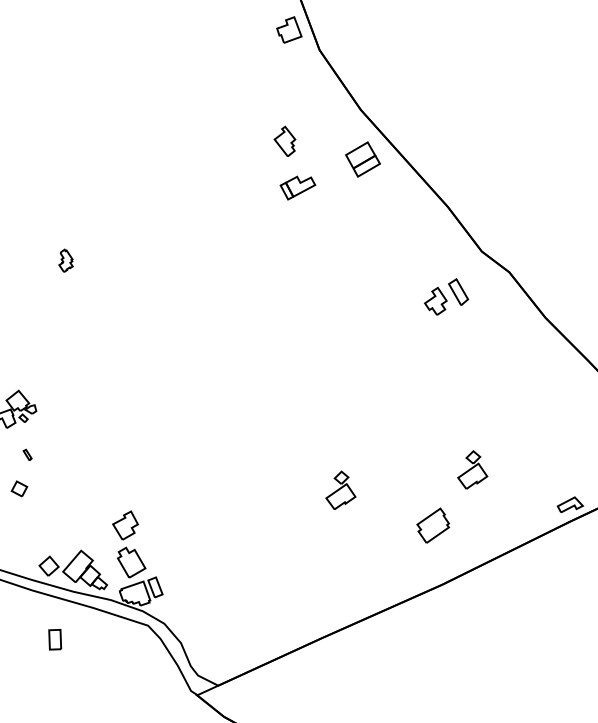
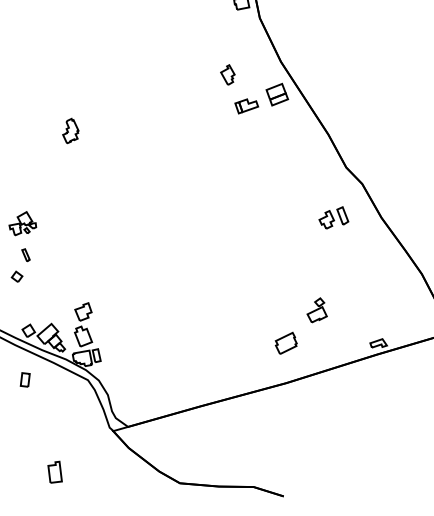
part: (297, 187) -> (246, 106), moved
part: (64, 259) -> (70, 130), size x1.67
part: (445, 296) -> (333, 217), moved
part: (26, 455) -> (25, 255), size x1.67
part: (338, 490) -> (227, 310), removed

